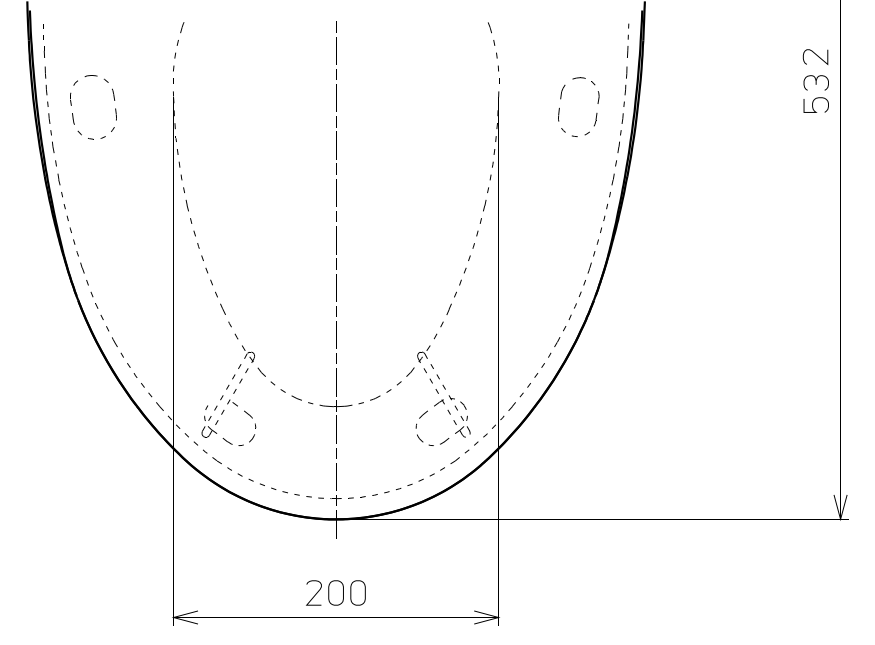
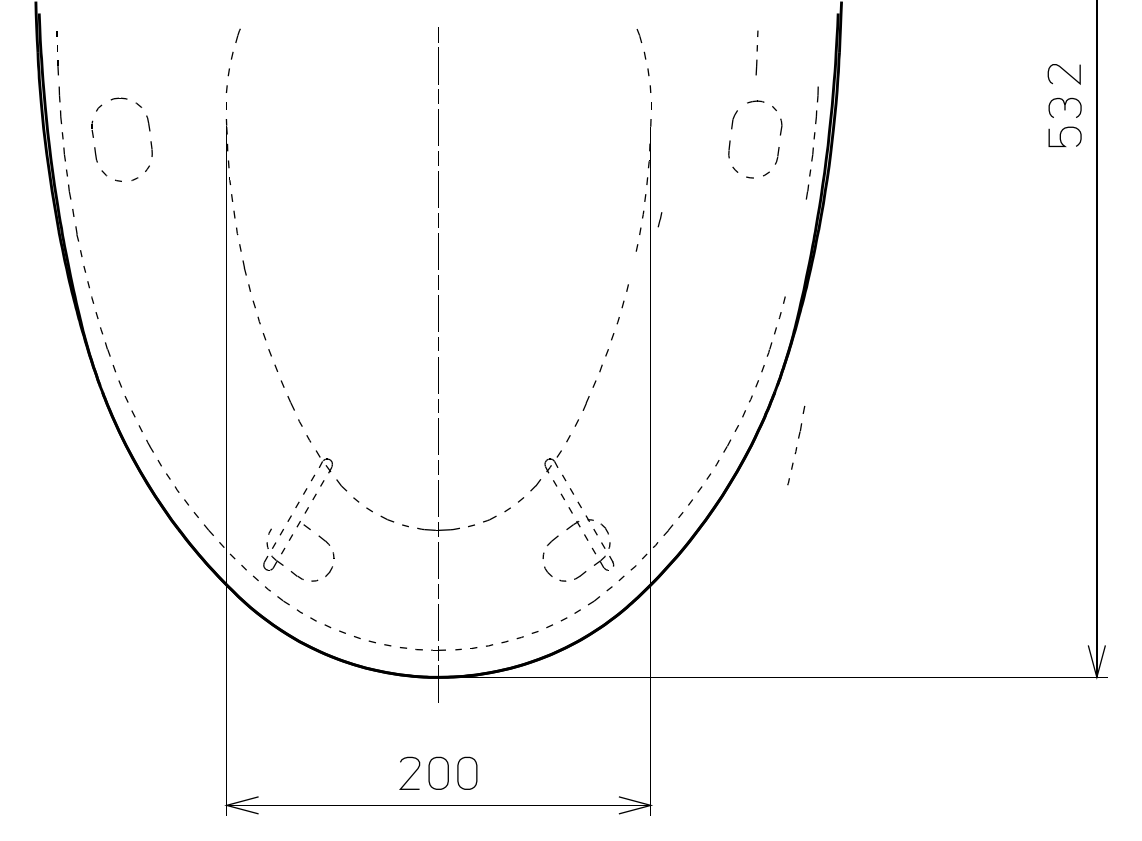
part: (628, 40) -> (757, 52), moved
part: (609, 190) -> (795, 445), moved
line: (484, 205) -> (659, 219), moved

